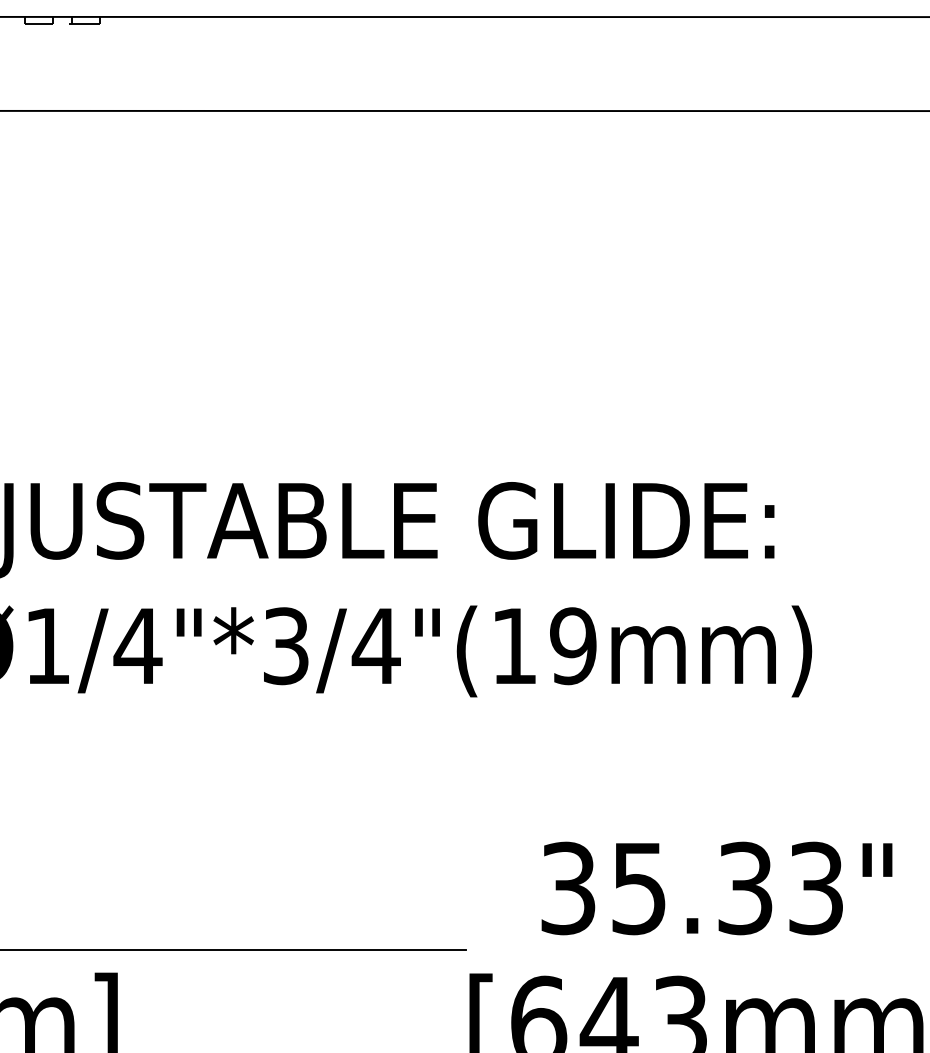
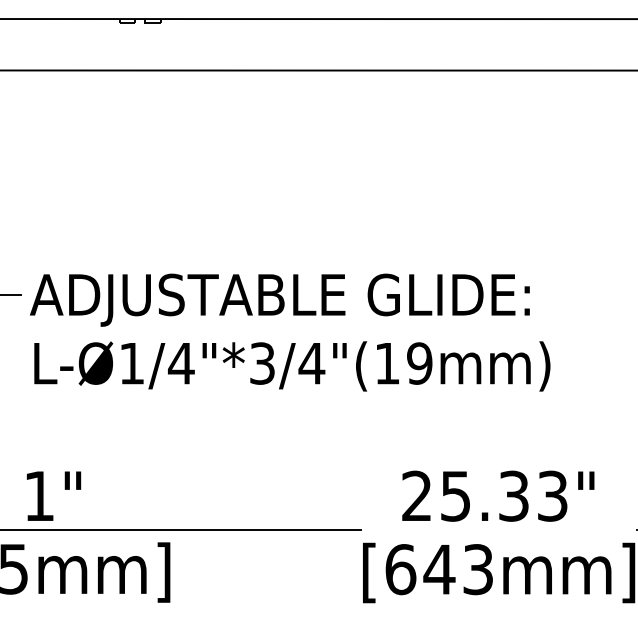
text: (567, 887) -> (416, 495), 35.33" -> 25.33"

